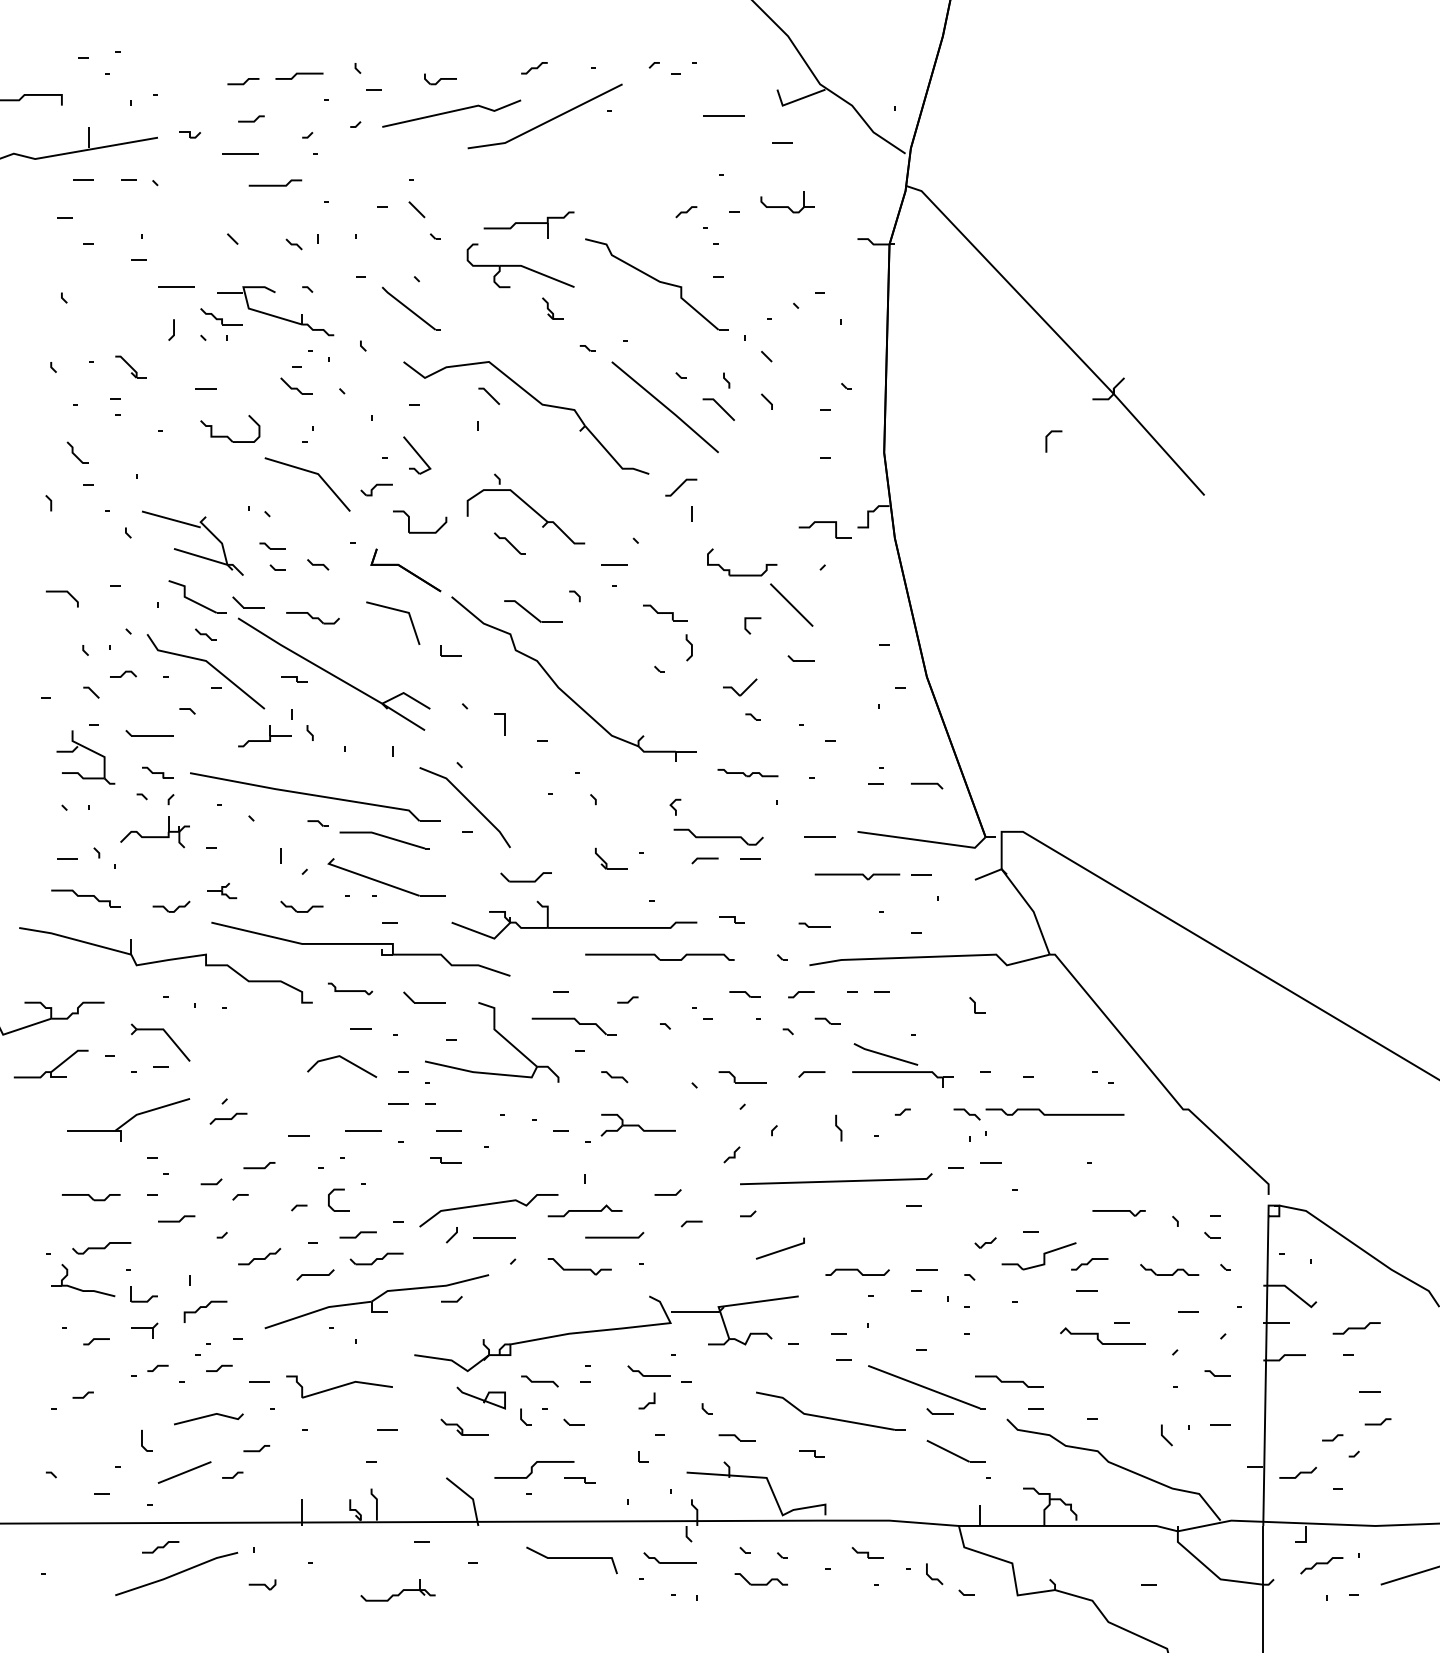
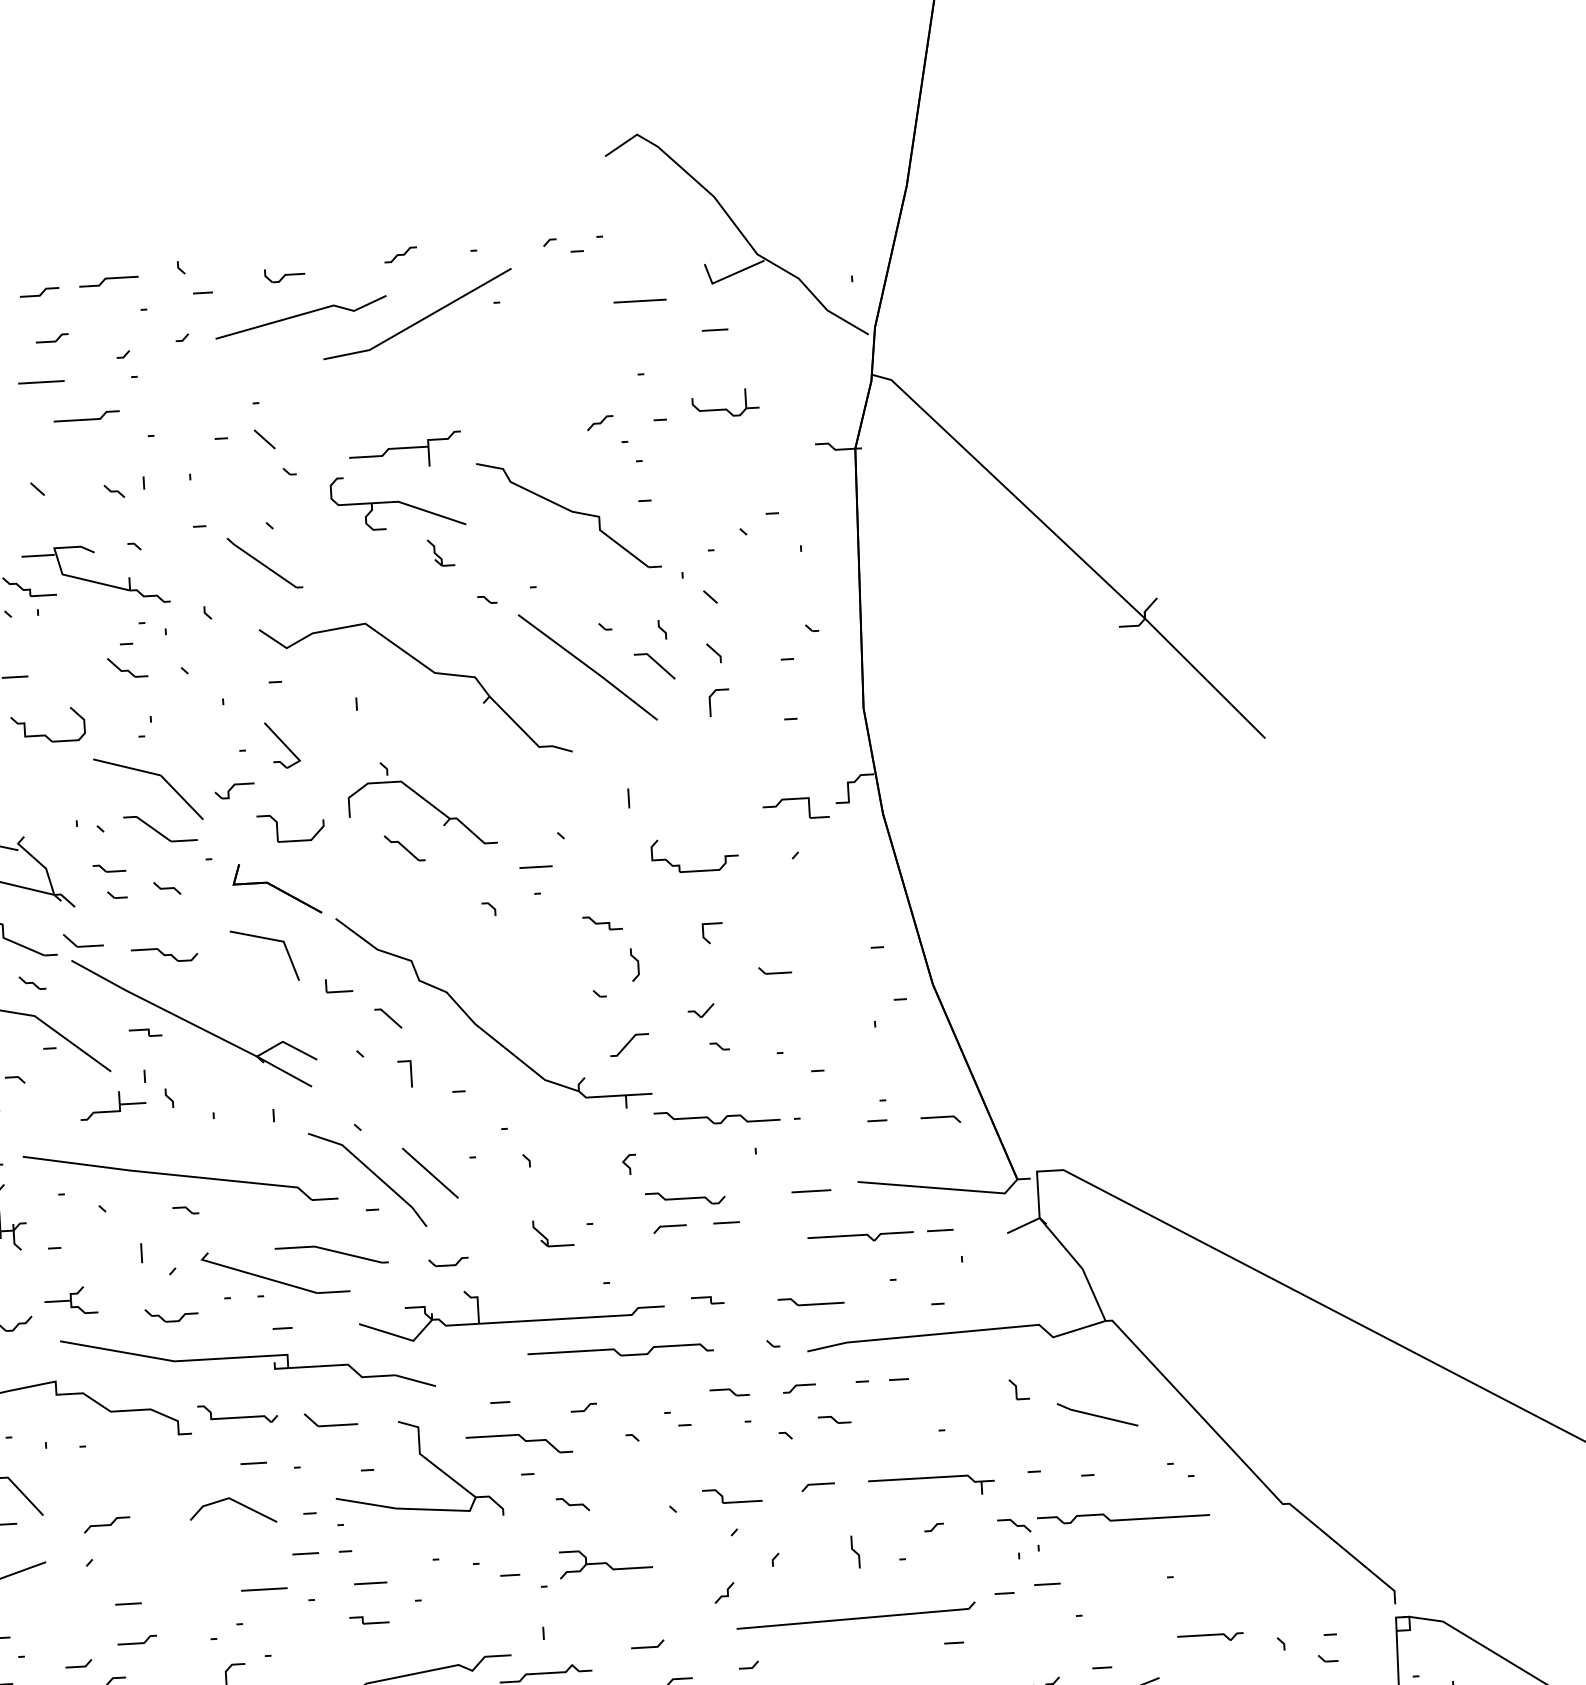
line: (488, 394) -> (387, 1016), moved
line: (1047, 441) -> (711, 703), moved
curve: (681, 486) -> (629, 1043), moved
line: (791, 604) -> (430, 1172), moved
part: (533, 611) -> (160, 828), moved
part: (664, 612) -> (601, 922), size x0.71
part: (739, 687) -> (700, 1010), size x0.62
part: (747, 772) -> (716, 1116), size x1.67
part: (718, 836) -> (684, 1197), size x0.71
part: (384, 840) -> (331, 1255), moved
part: (526, 876) -> (448, 1261), size x0.62
part: (222, 890) -> (71, 1300), size x1.43
part: (814, 924) -> (810, 1300), size x1.67
part: (350, 988) -> (237, 1413), size x1.43
line: (885, 1054) -> (1097, 1414), moved
line: (228, 1118) -> (106, 1524), moved
line: (298, 1135) -> (127, 1603), moved

